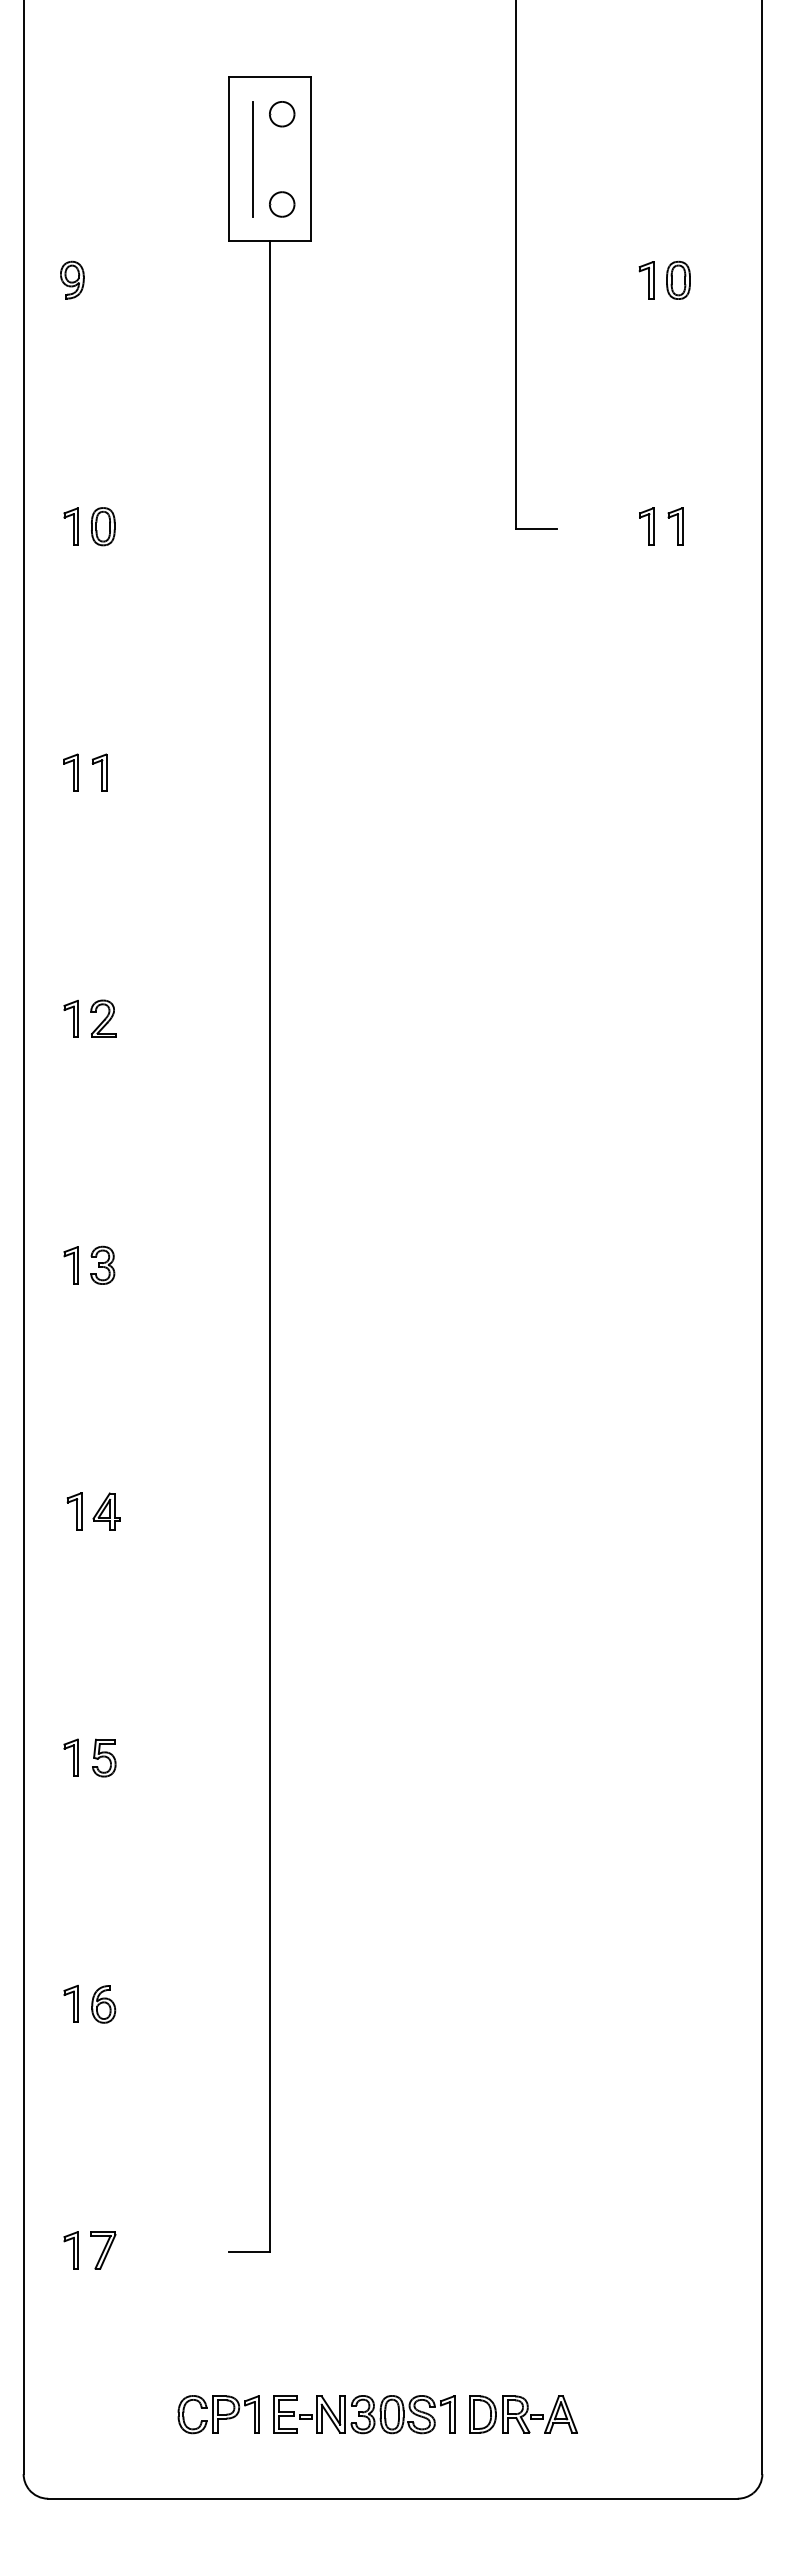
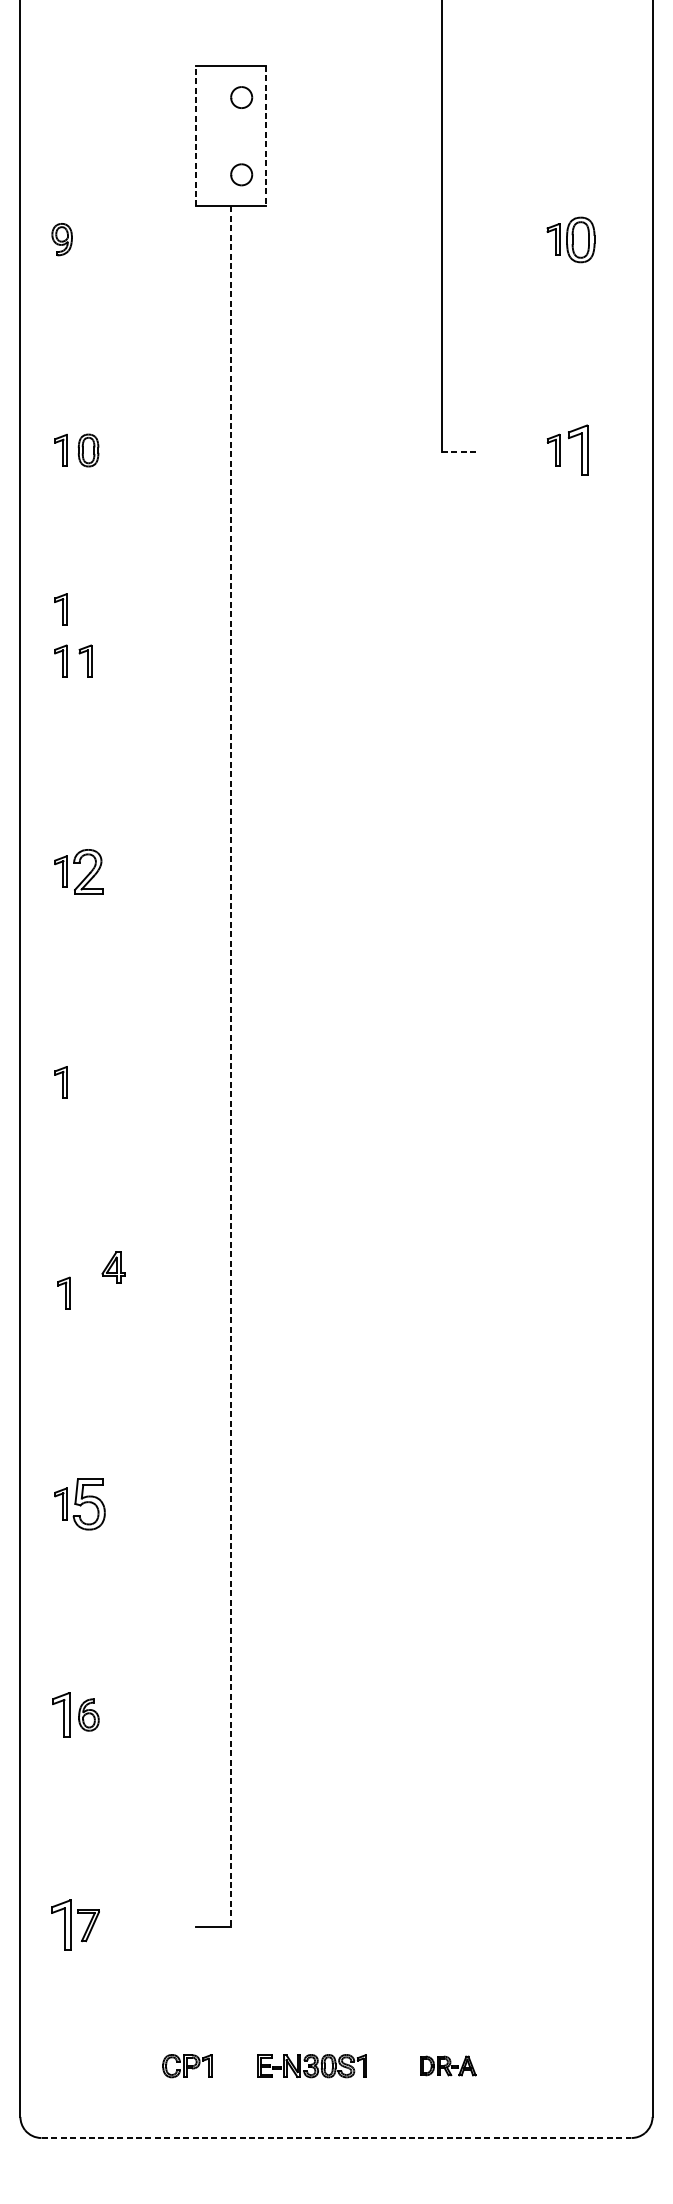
line: (228, 158) -> (195, 135), solid -> dashed
line: (253, 158) -> (217, 135), removed
line: (310, 159) -> (265, 136), solid -> dashed
part: (678, 279) -> (580, 239), size x1.4
part: (675, 526) -> (578, 450), size x1.6
line: (536, 528) -> (459, 452), solid -> dashed
part: (70, 712) -> (60, 609), added
part: (103, 1018) -> (88, 871), size x1.4
line: (269, 1246) -> (230, 1066), solid -> dashed
part: (102, 1264) -> (87, 1081), removed
part: (106, 1511) -> (113, 1267), moved
part: (104, 1757) -> (89, 1503), size x1.6
part: (70, 2003) -> (60, 1714), size x1.4
part: (70, 2250) -> (60, 1925), size x1.6
part: (218, 2414) -> (187, 2065), size x0.7
part: (364, 2414) -> (312, 2065), size x0.7
part: (523, 2414) -> (448, 2065), size x0.6
line: (392, 2498) -> (336, 2137), solid -> dashed

